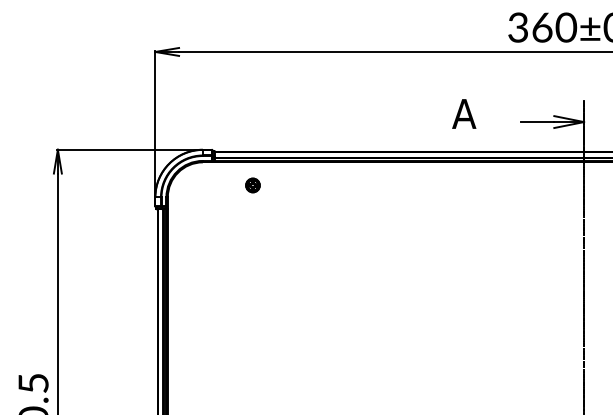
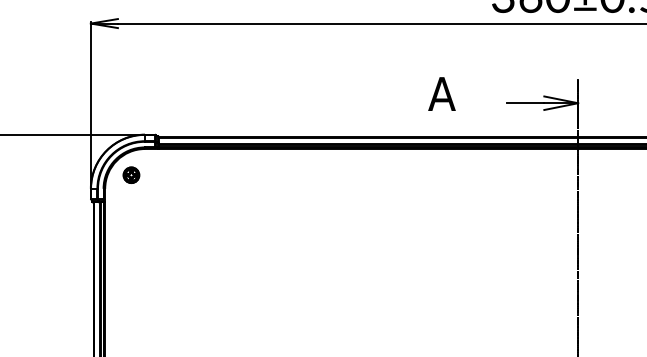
part: (252, 185) -> (130, 175), moved

